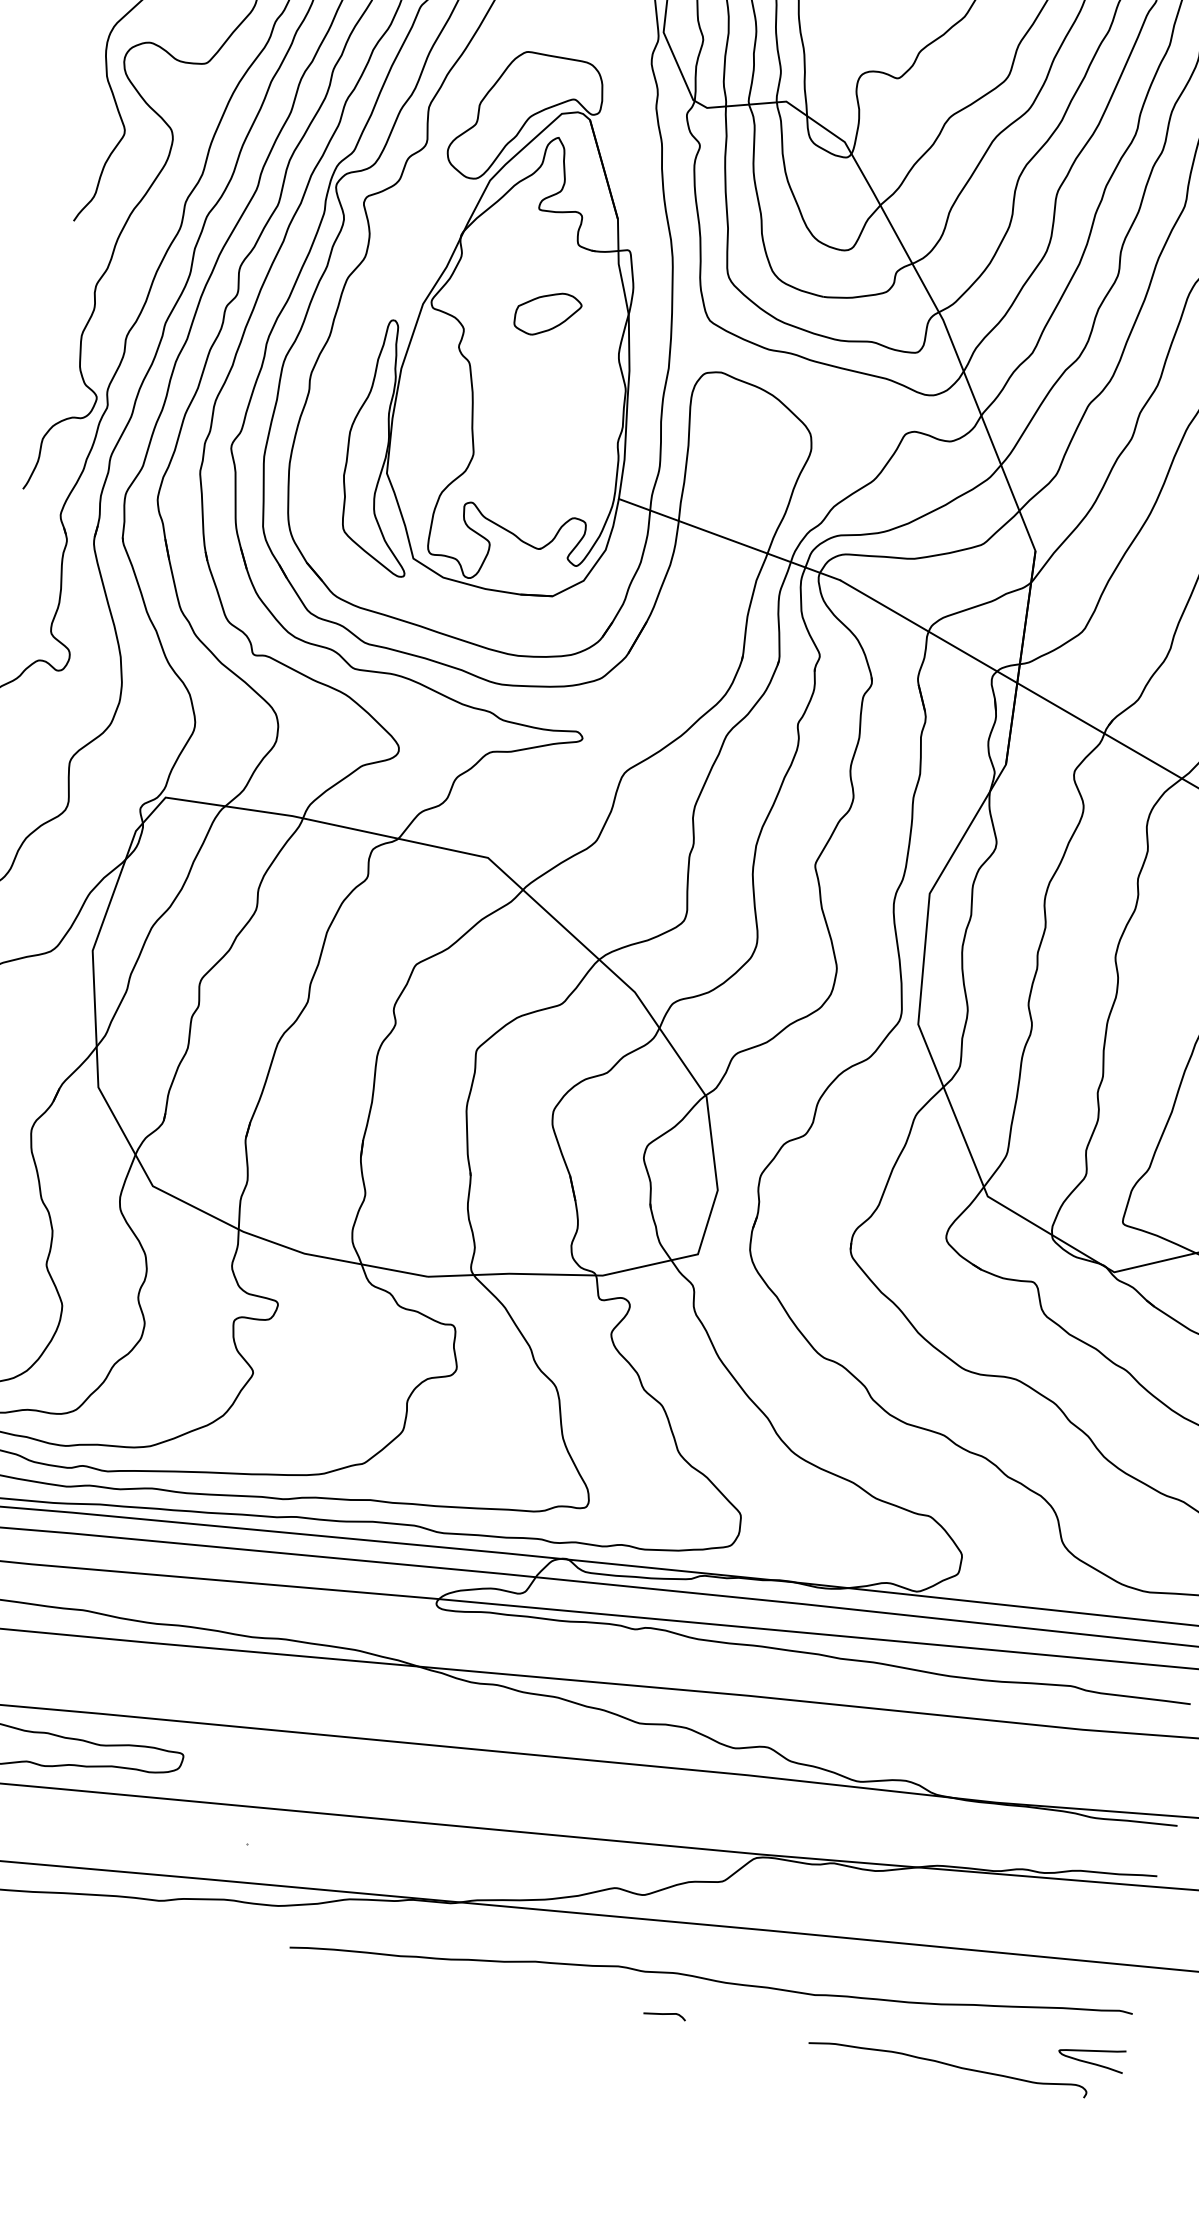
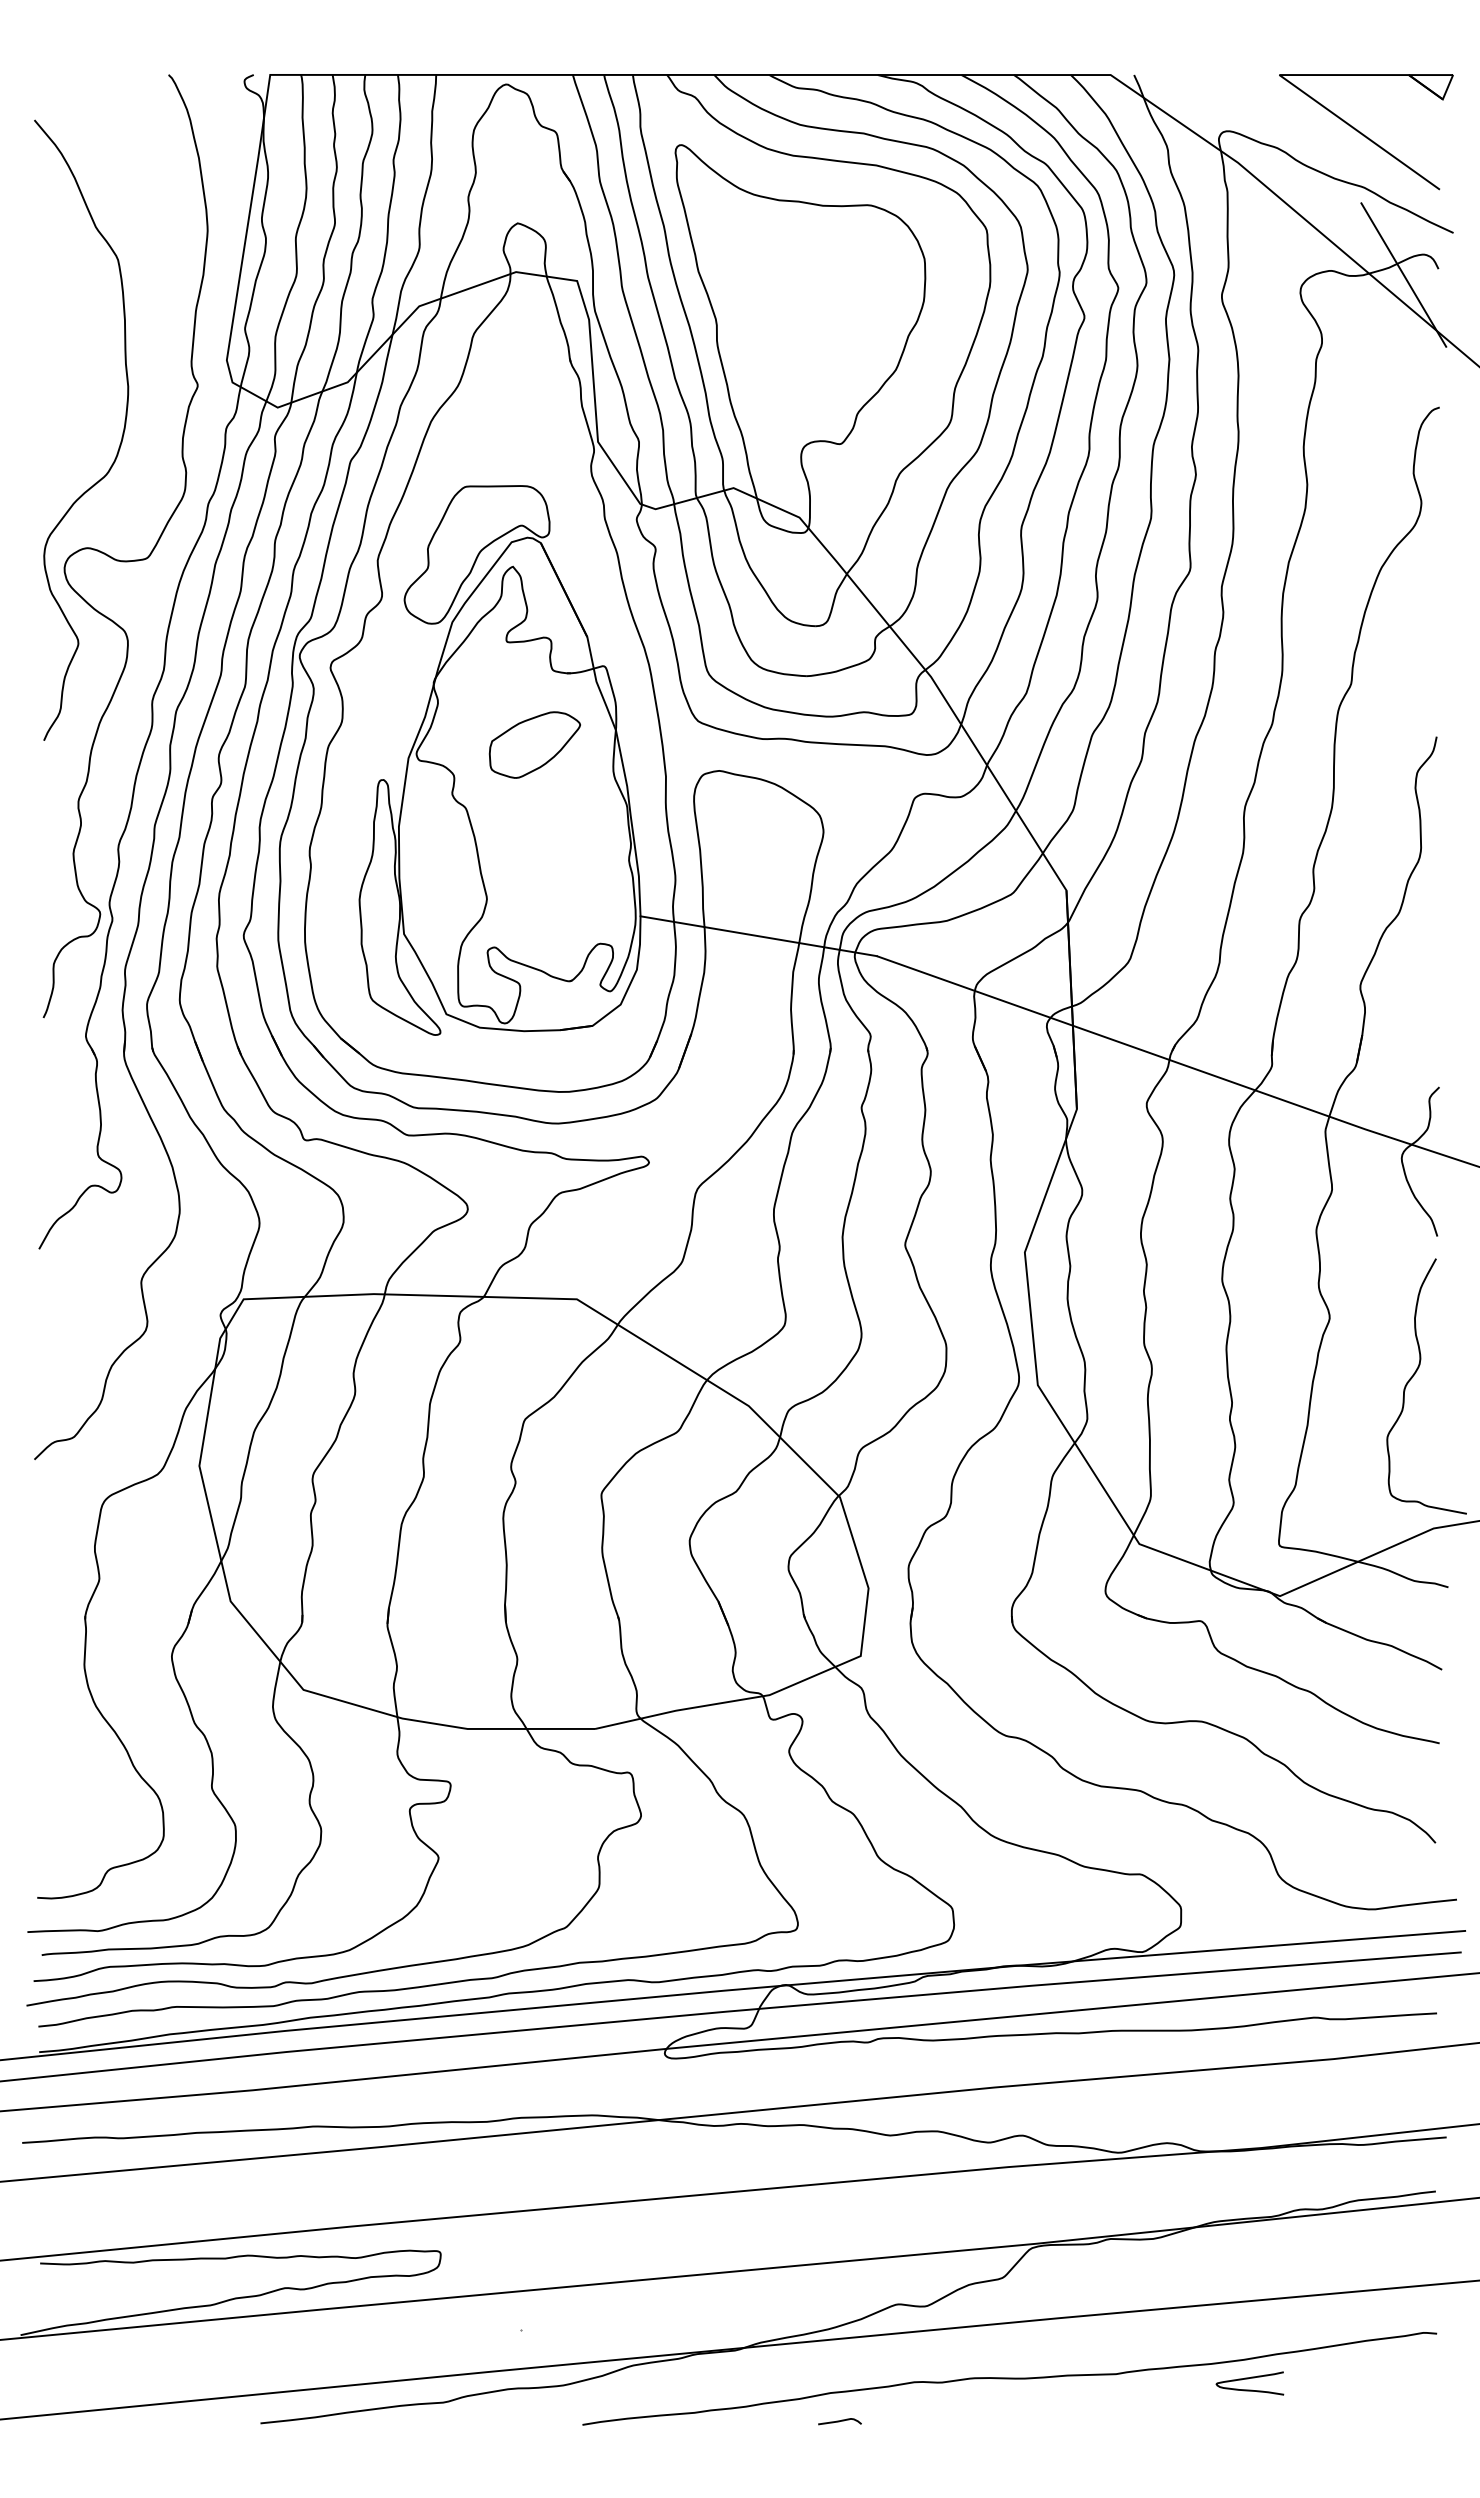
part: (547, 313) -> (534, 744), size x1.4
curve: (664, 2014) -> (839, 2421), moved
curve: (1090, 2052) -> (1248, 2379), moved
curve: (948, 2065) -> (1262, 2419), removed

